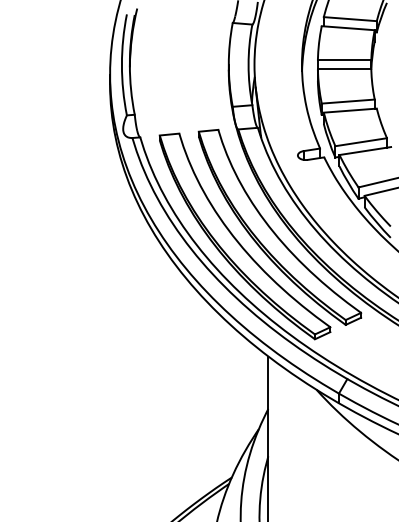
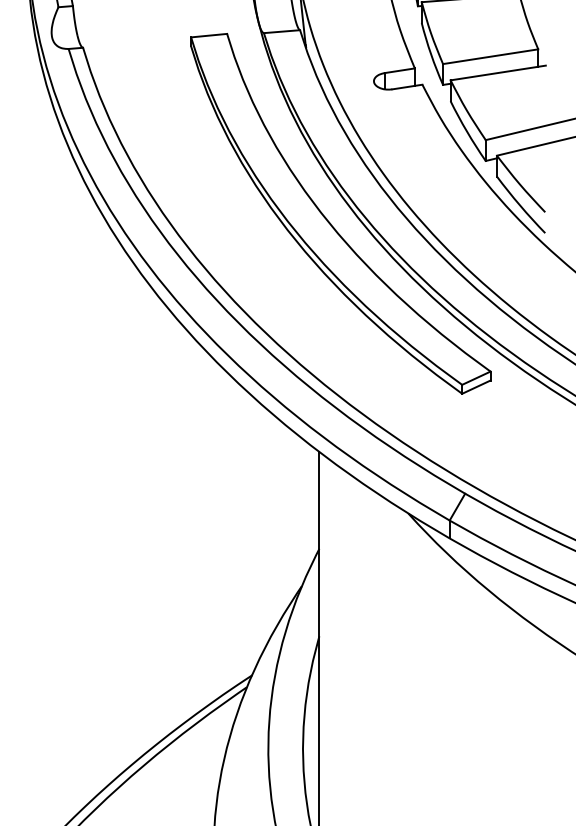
part: (237, 239) -> (262, 236), removed

